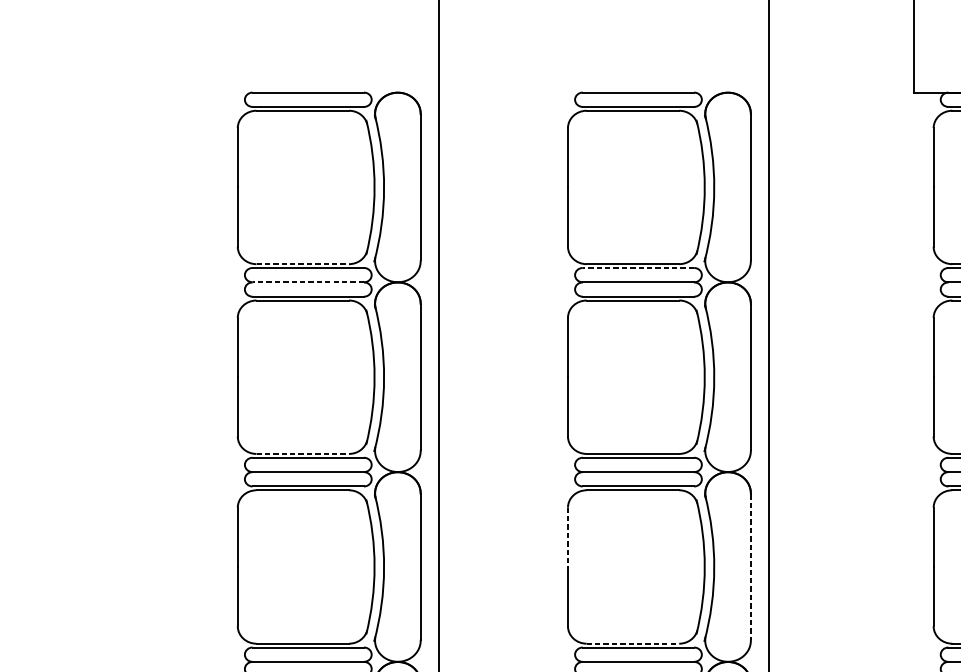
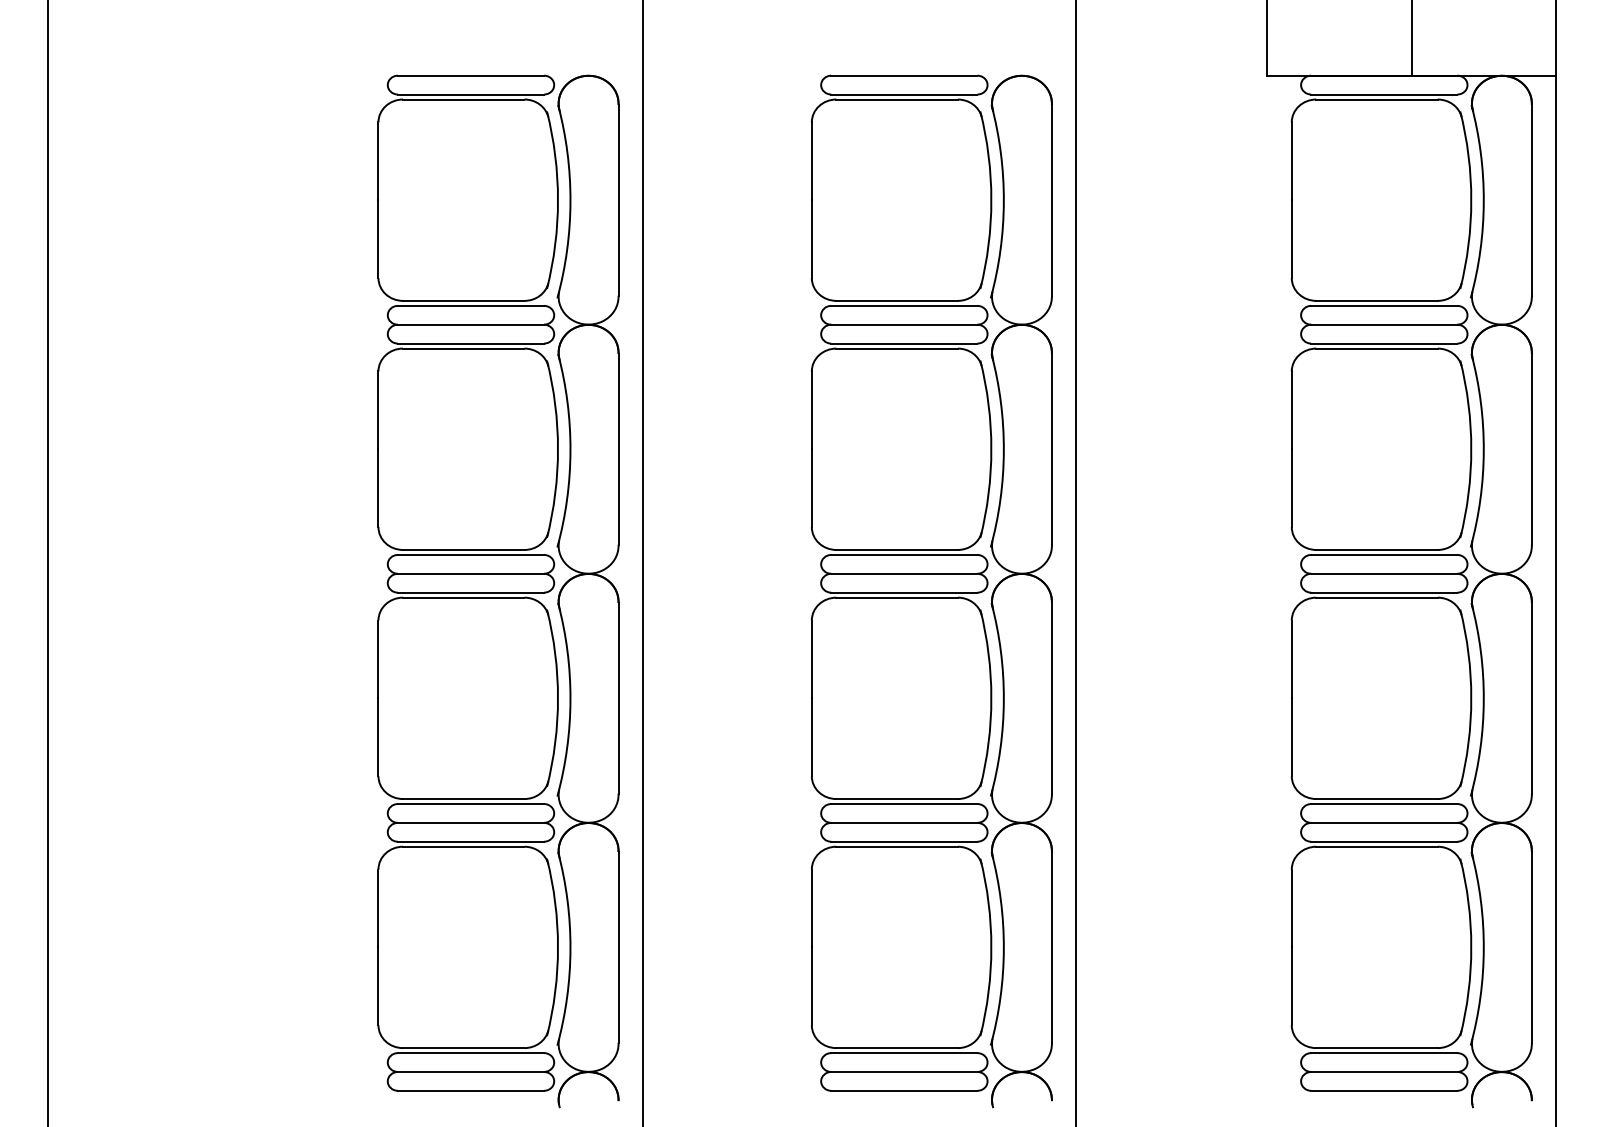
line: (302, 263) -> (463, 300), dashed -> solid
line: (637, 267) -> (903, 305), dashed -> solid
line: (307, 282) -> (470, 324), dashed -> solid
line: (302, 453) -> (463, 549), dashed -> solid
line: (567, 537) -> (811, 659), dashed -> solid
line: (750, 567) -> (1051, 698), dashed -> solid
line: (633, 644) -> (897, 799), dashed -> solid

